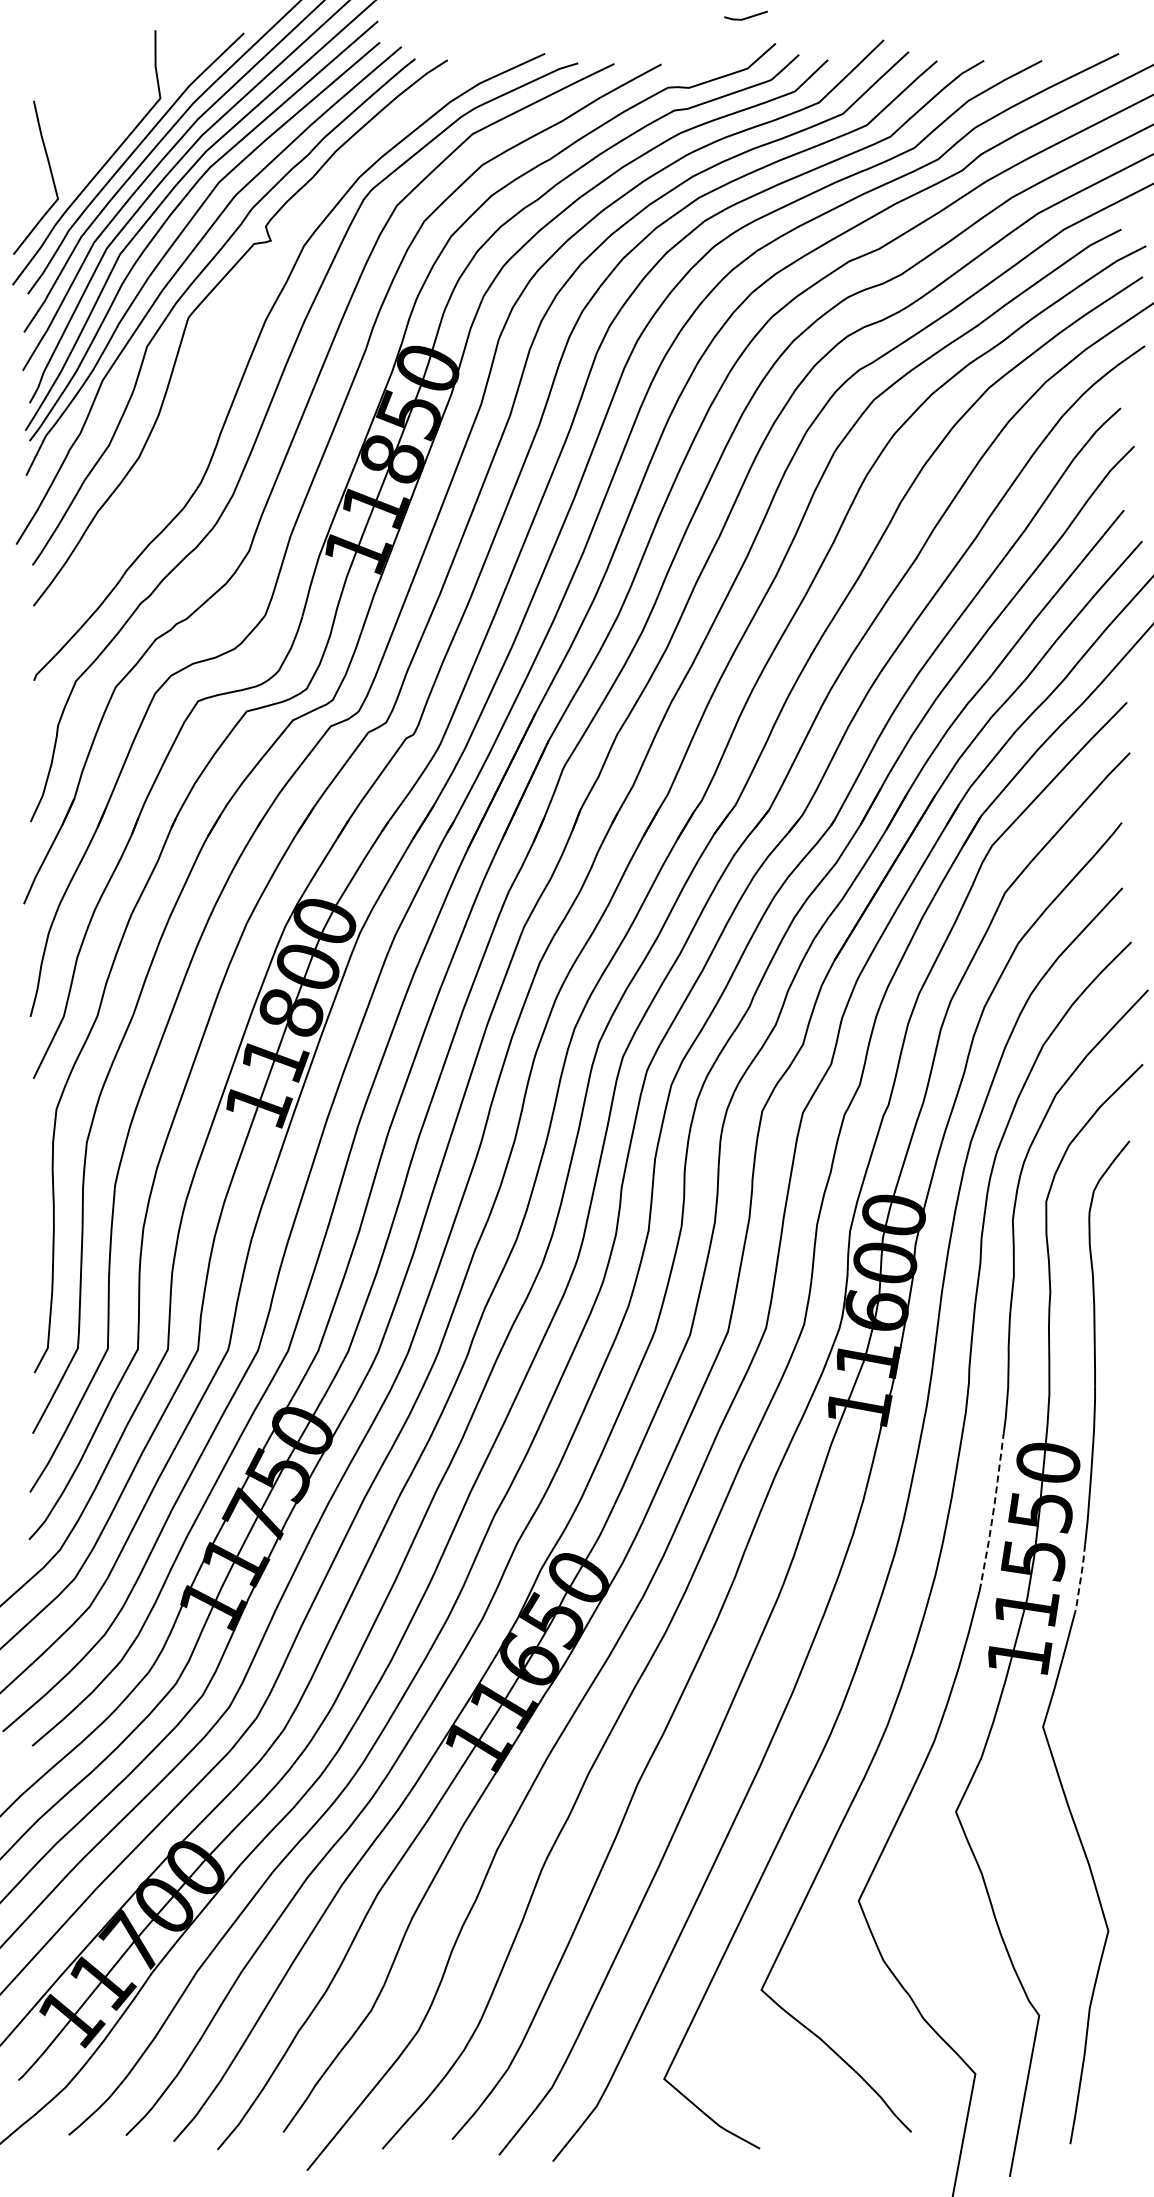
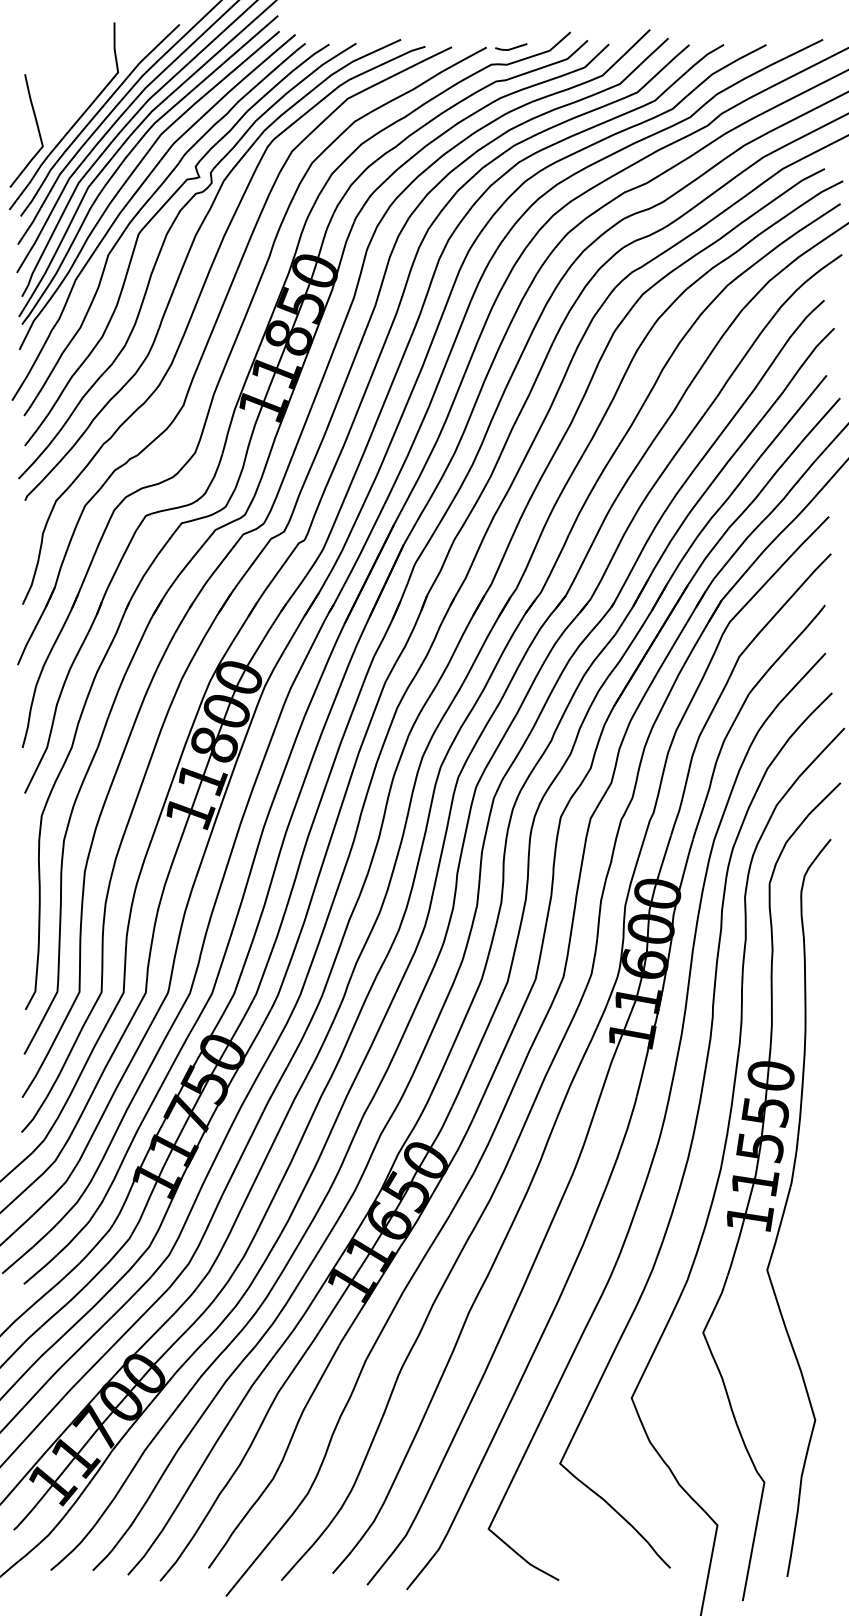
line: (745, 17) -> (510, 48), moved
curve: (218, 342) -> (160, 252), added
line: (993, 1508) -> (730, 1109), dashed -> solid
line: (1080, 1580) -> (794, 1162), dashed -> solid

